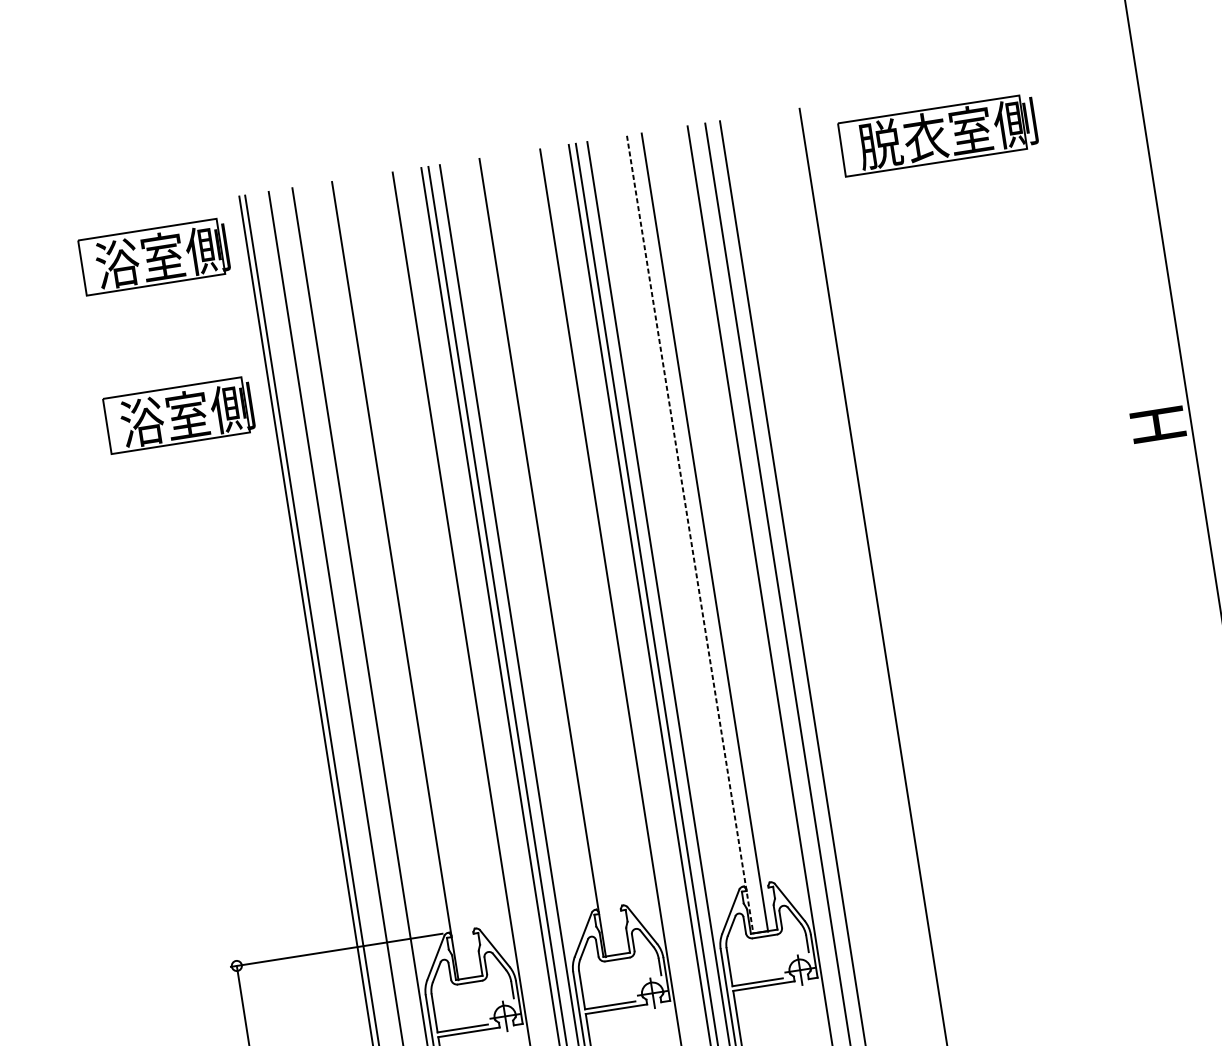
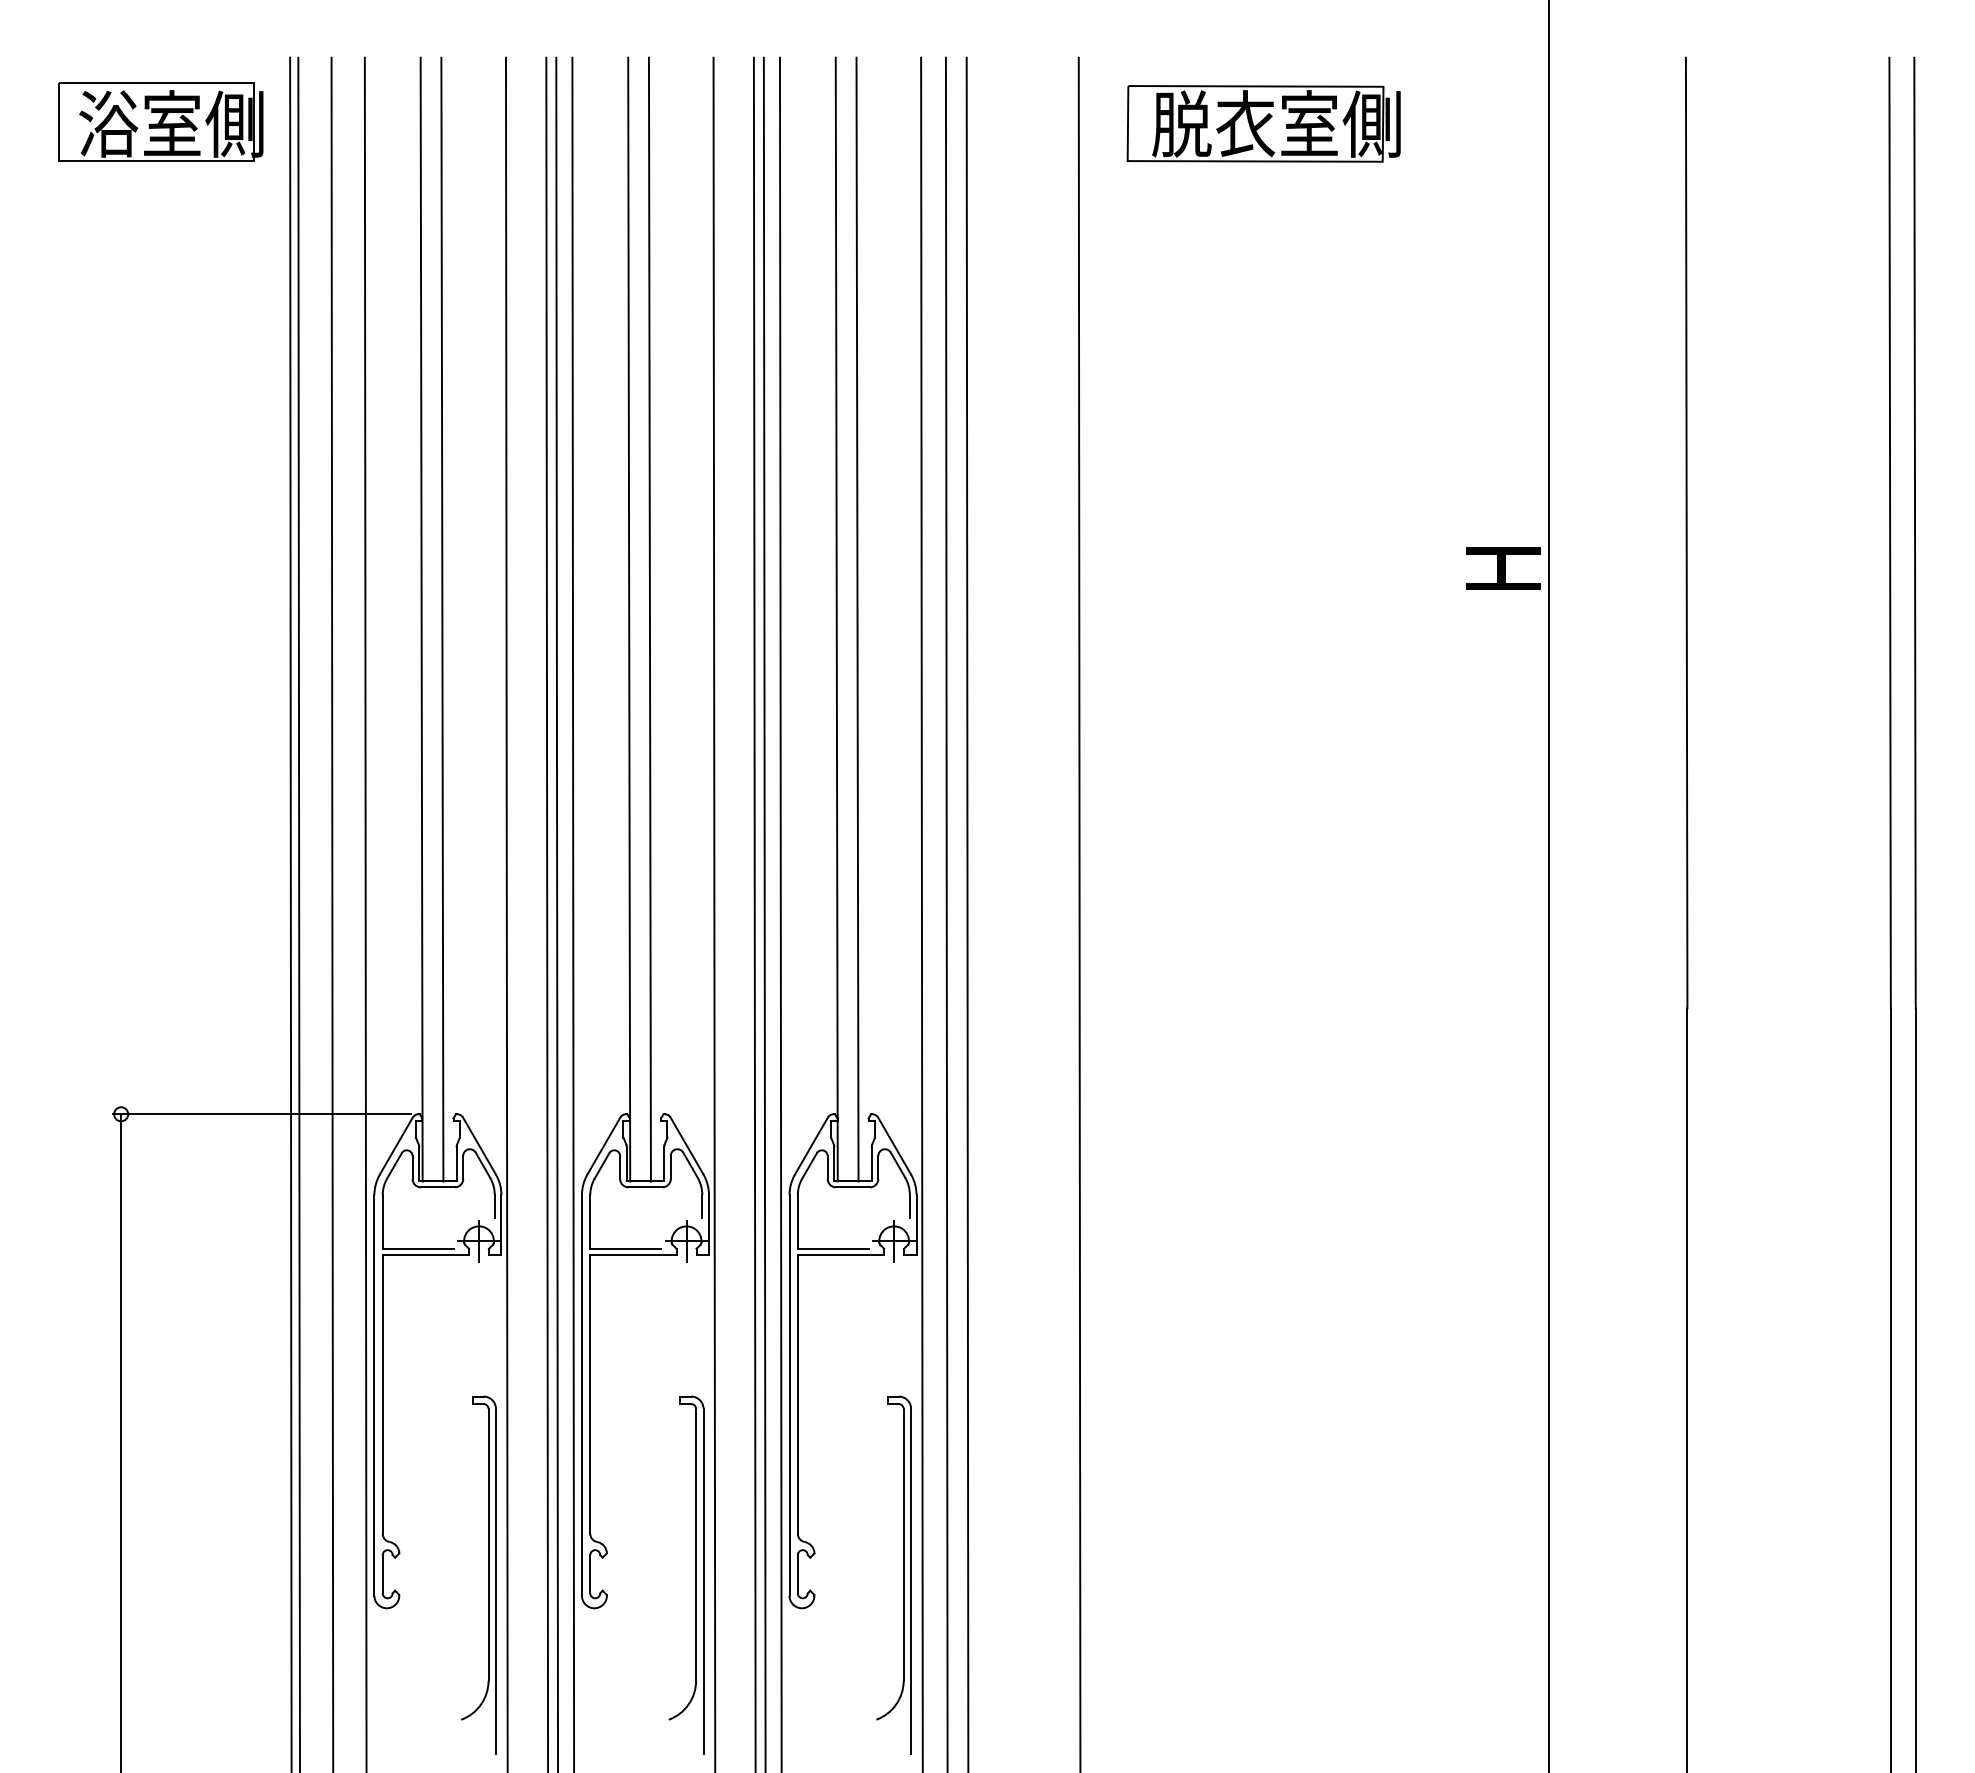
part: (179, 414) -> (160, 344), removed
line: (690, 534) -> (836, 619), dashed -> solid
line: (557, 555) -> (649, 619), added
line: (410, 578) -> (442, 619), added

